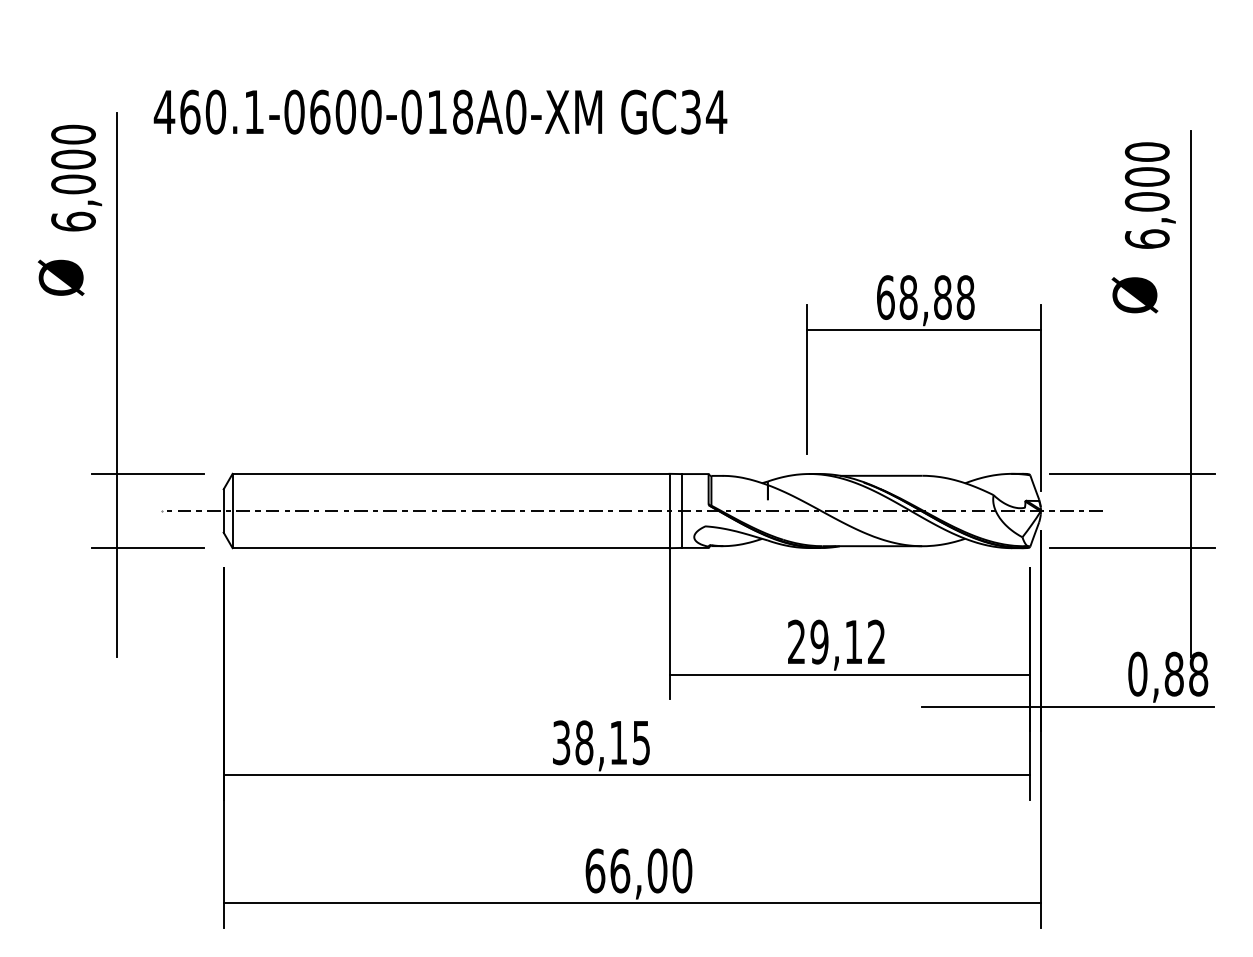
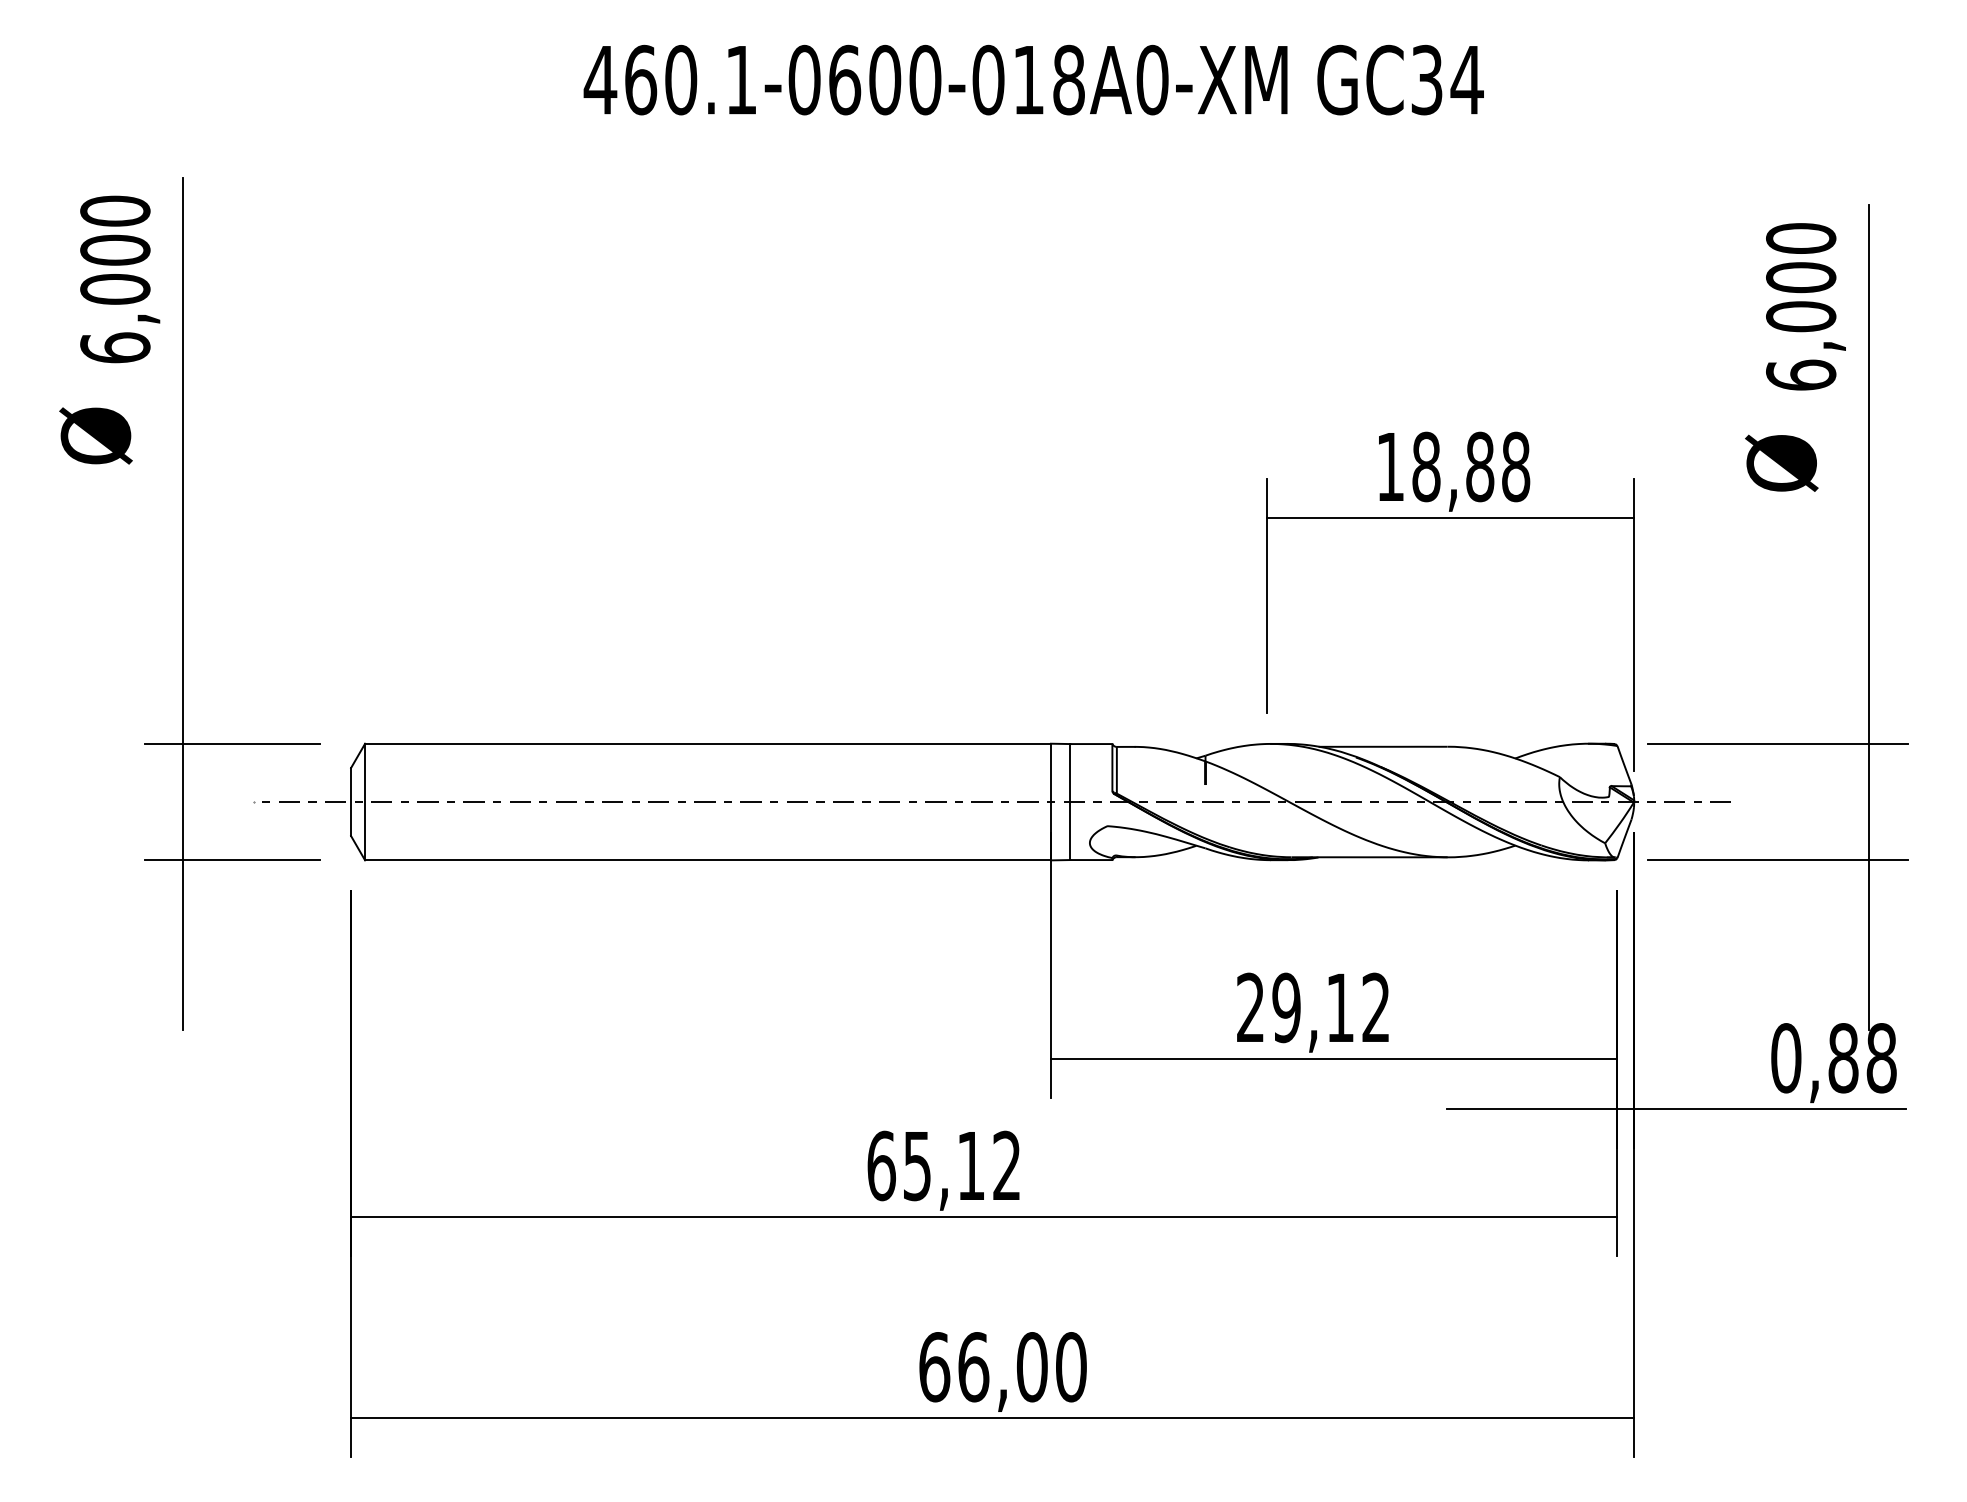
text: (440, 111) -> (1033, 79), moved
text: (885, 297) -> (1390, 466), 68,88 -> 18,88
text: (600, 742) -> (942, 1165), 38,15 -> 65,12

